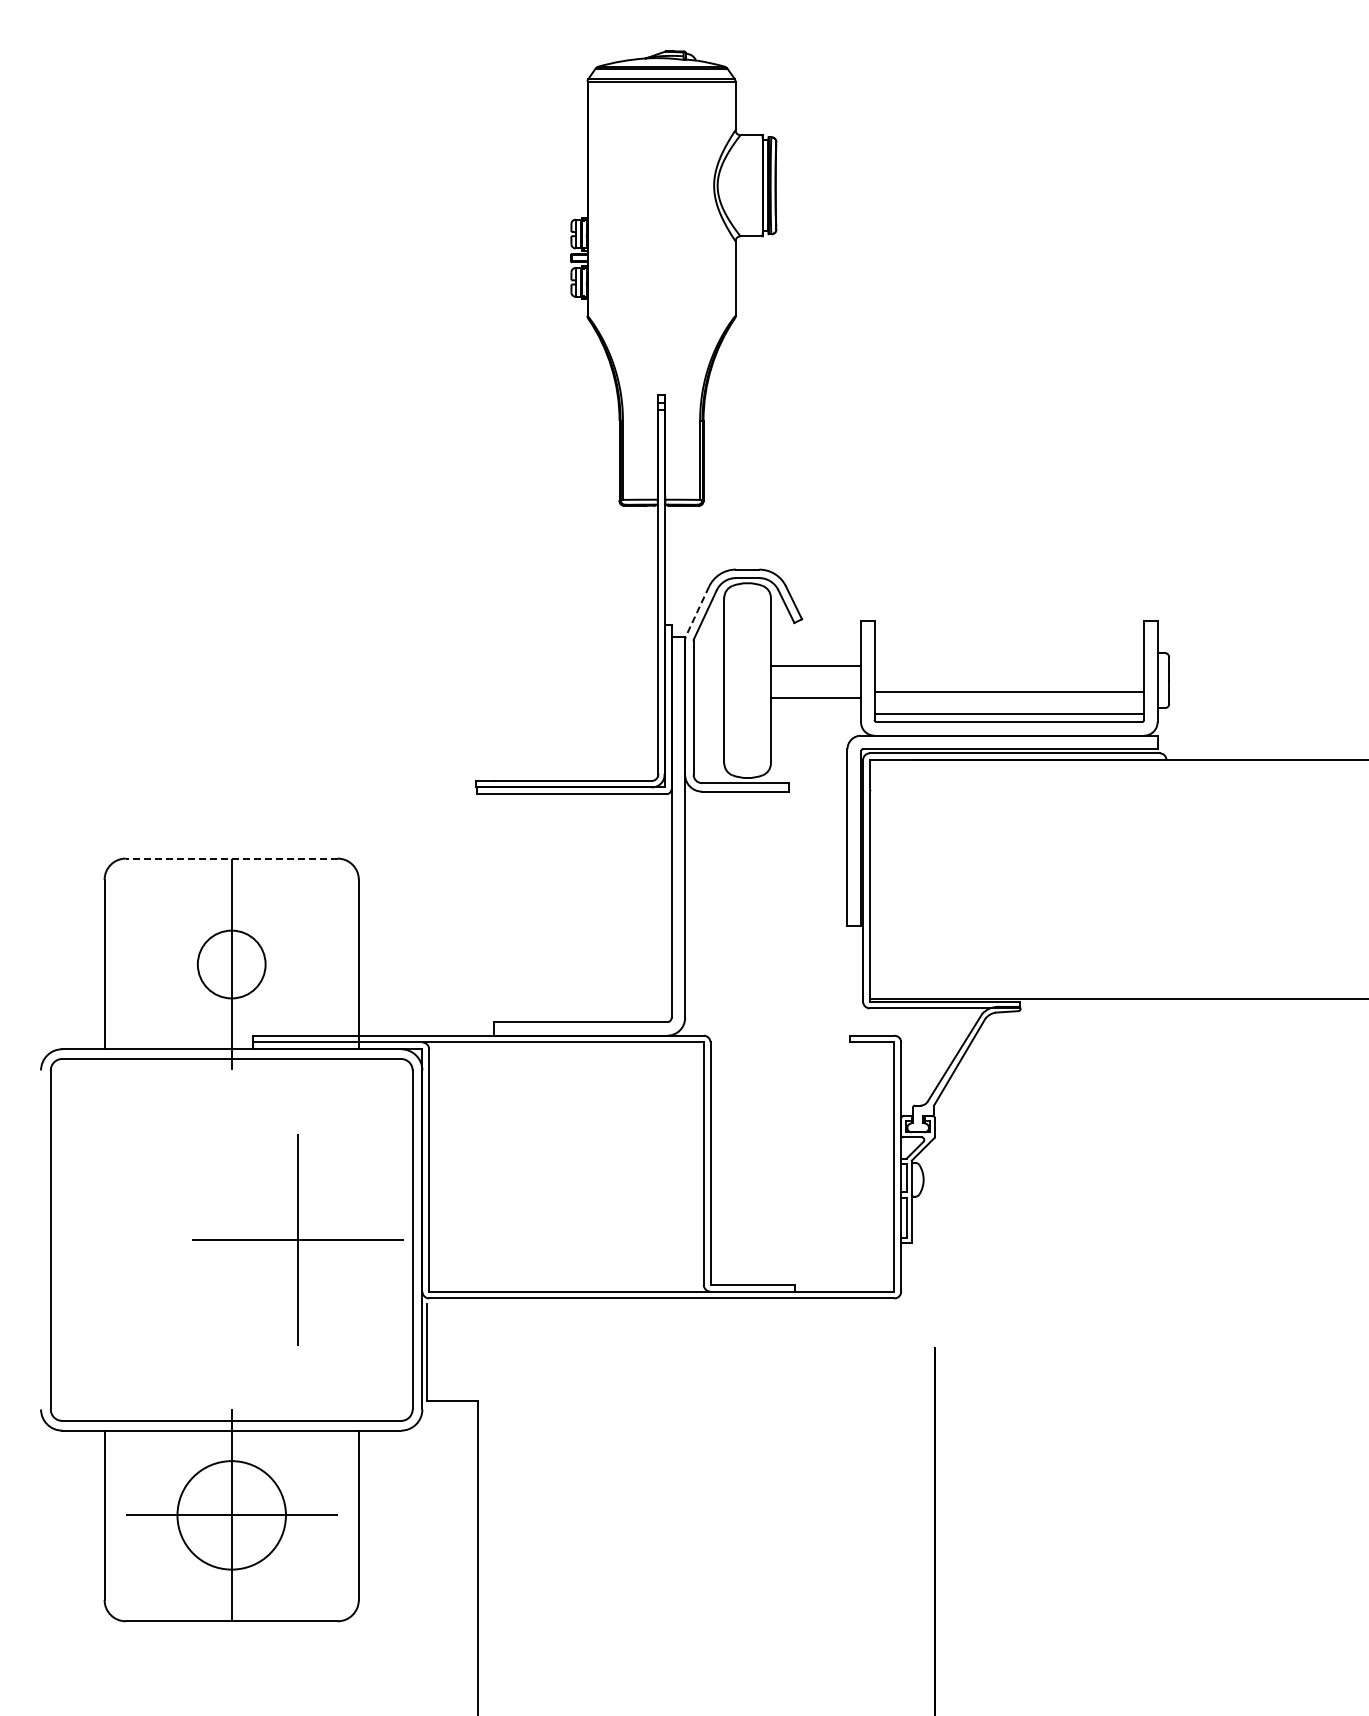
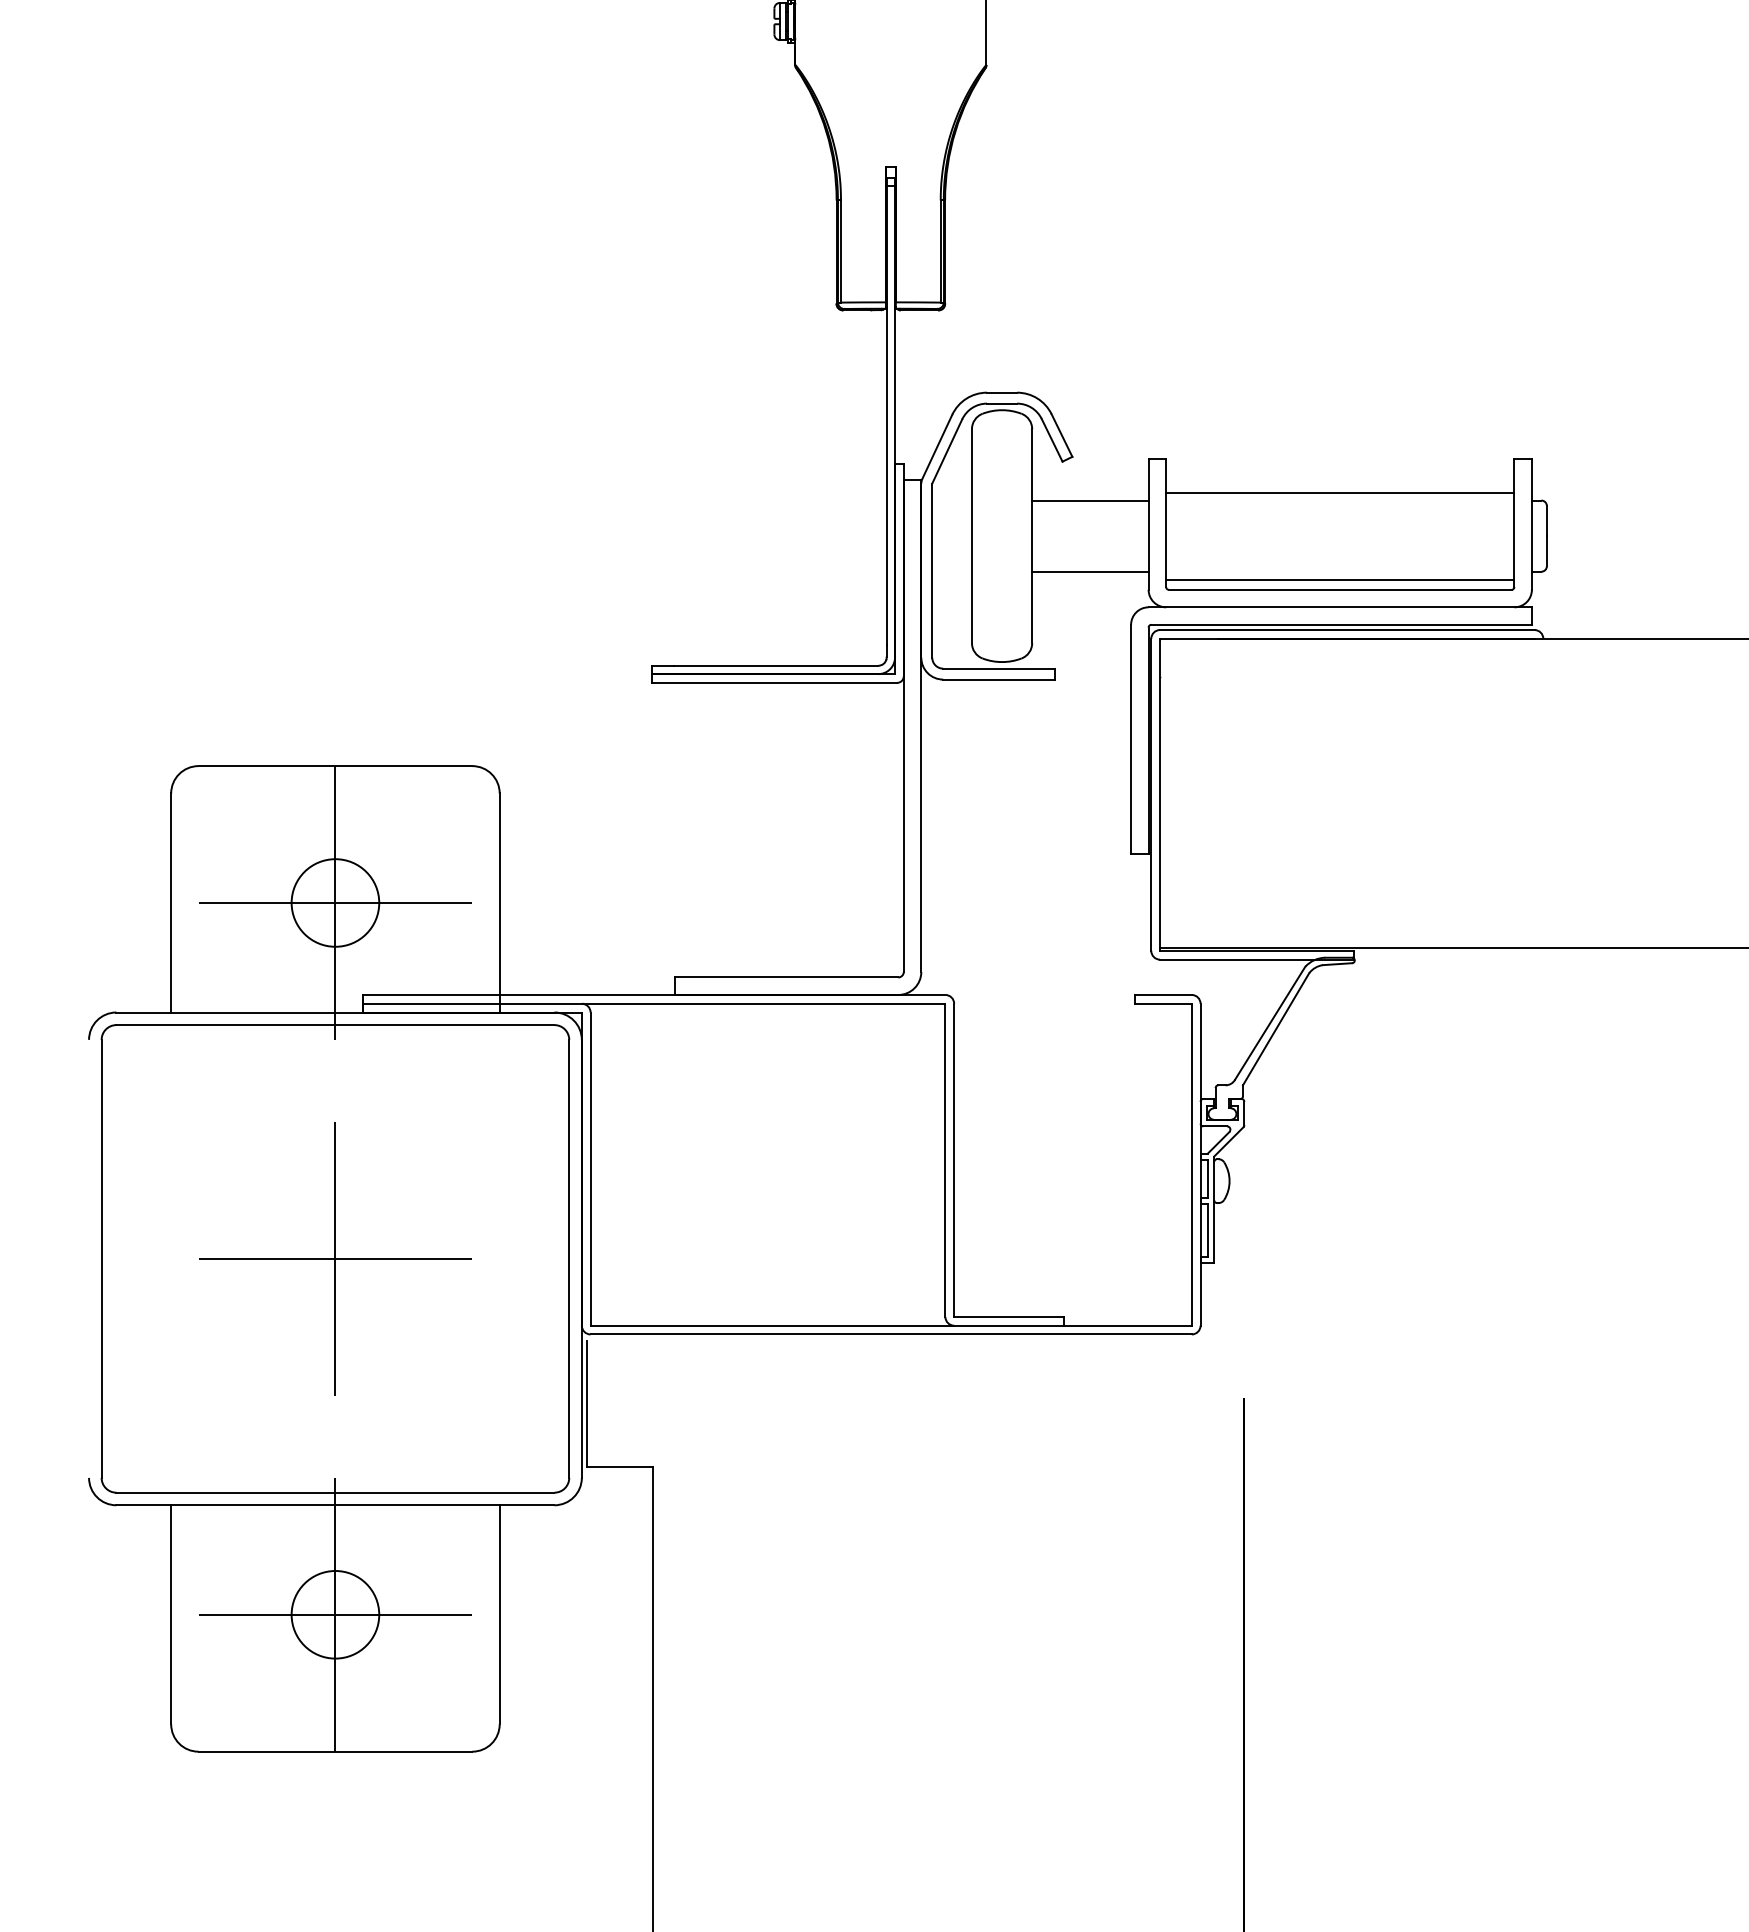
line: (697, 612) -> (937, 448), dashed -> solid
line: (815, 666) -> (1089, 572), moved
line: (1009, 691) -> (1340, 492), moved
line: (815, 698) -> (1089, 501), moved
line: (231, 858) -> (335, 765), dashed -> solid
line: (231, 964) -> (335, 902), added
part: (297, 1239) -> (335, 1258), moved
circle: (231, 1515) -> (335, 1614), size x0.62

